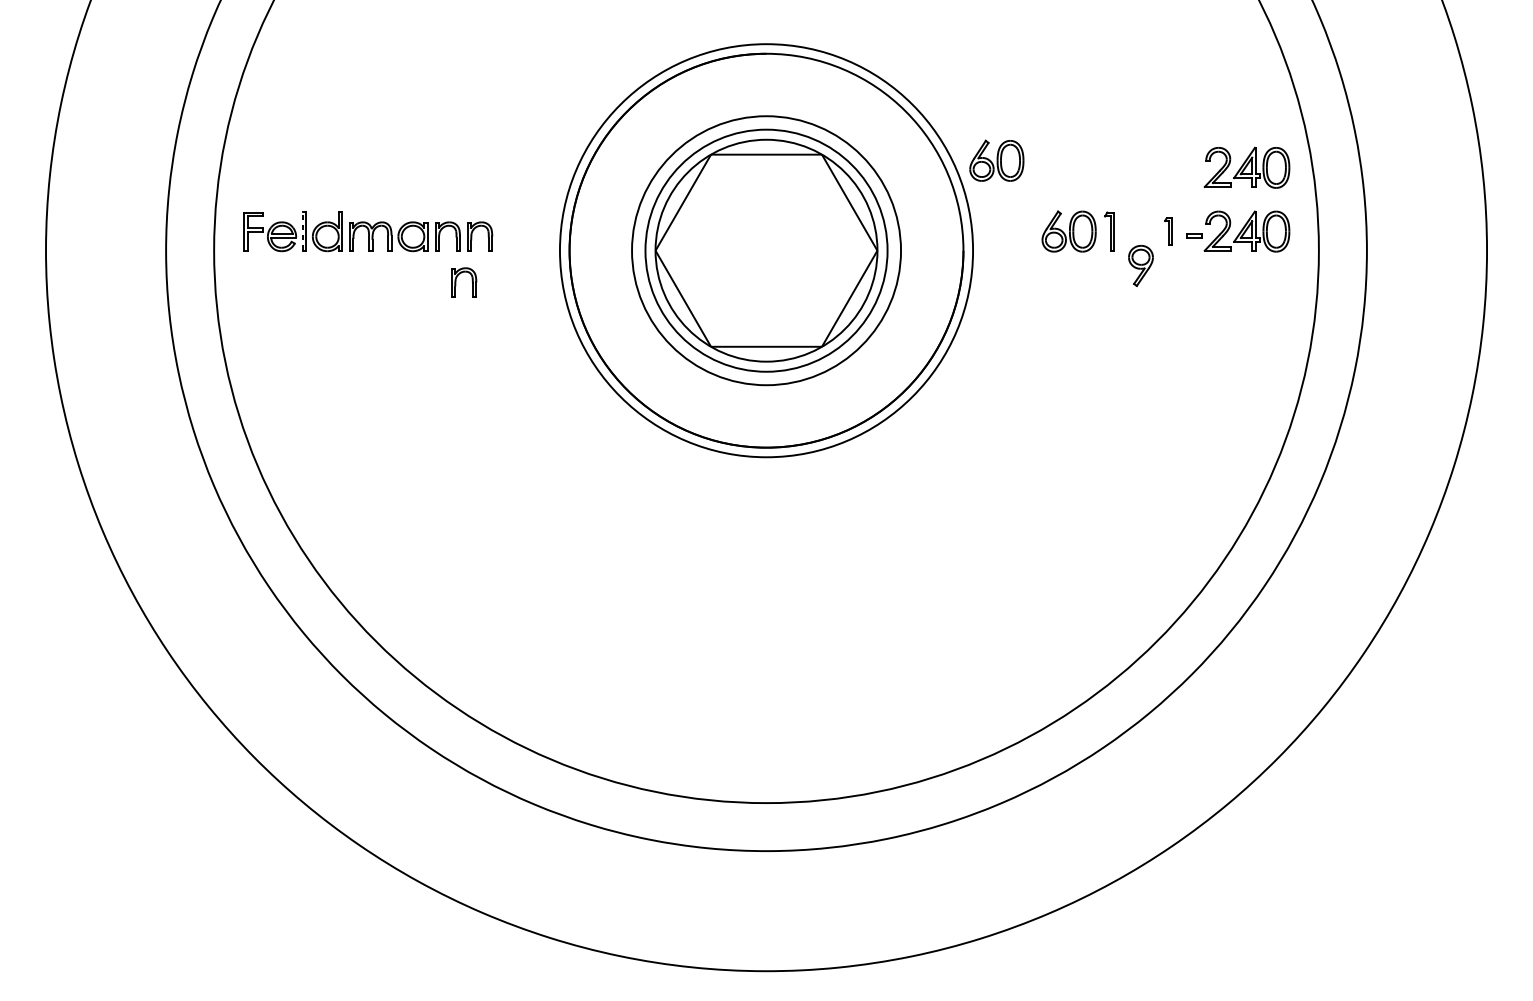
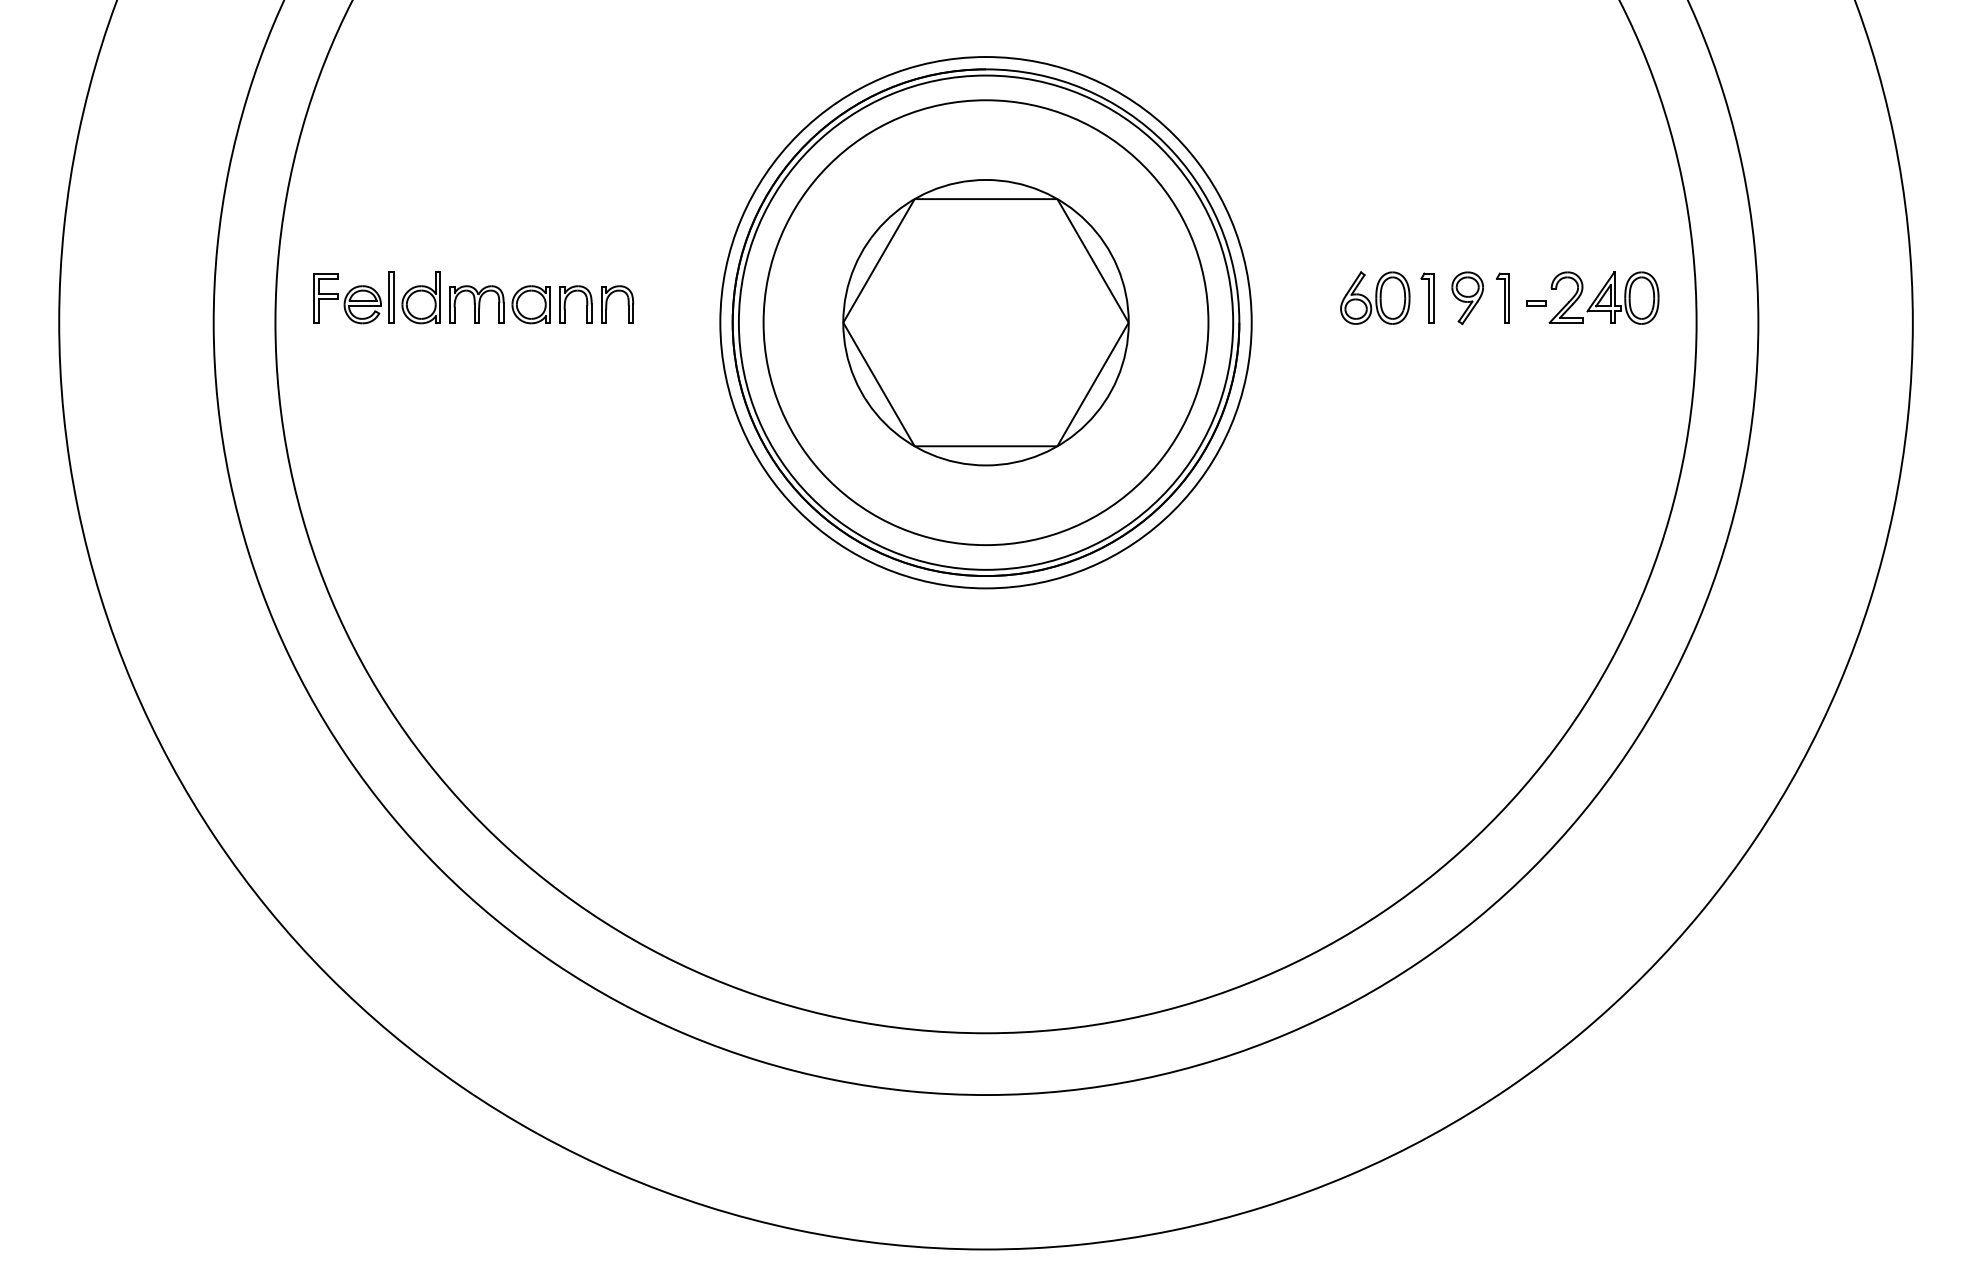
part: (996, 160) -> (1282, 206), removed
part: (1246, 167) -> (1603, 215), removed
line: (302, 231) -> (389, 297), dashed -> solid
part: (1168, 231) -> (1502, 297), size x1.43
circle: (766, 250) -> (985, 322), size x1.43
circle: (766, 250) -> (985, 322), size x1.43
part: (1140, 266) -> (1467, 298), moved
part: (456, 279) -> (587, 359), removed

